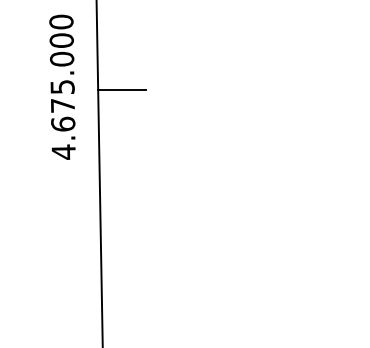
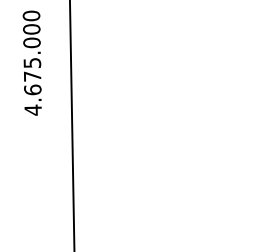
text: (61, 86) -> (31, 62), moved
line: (122, 90) -> (88, 65), removed

